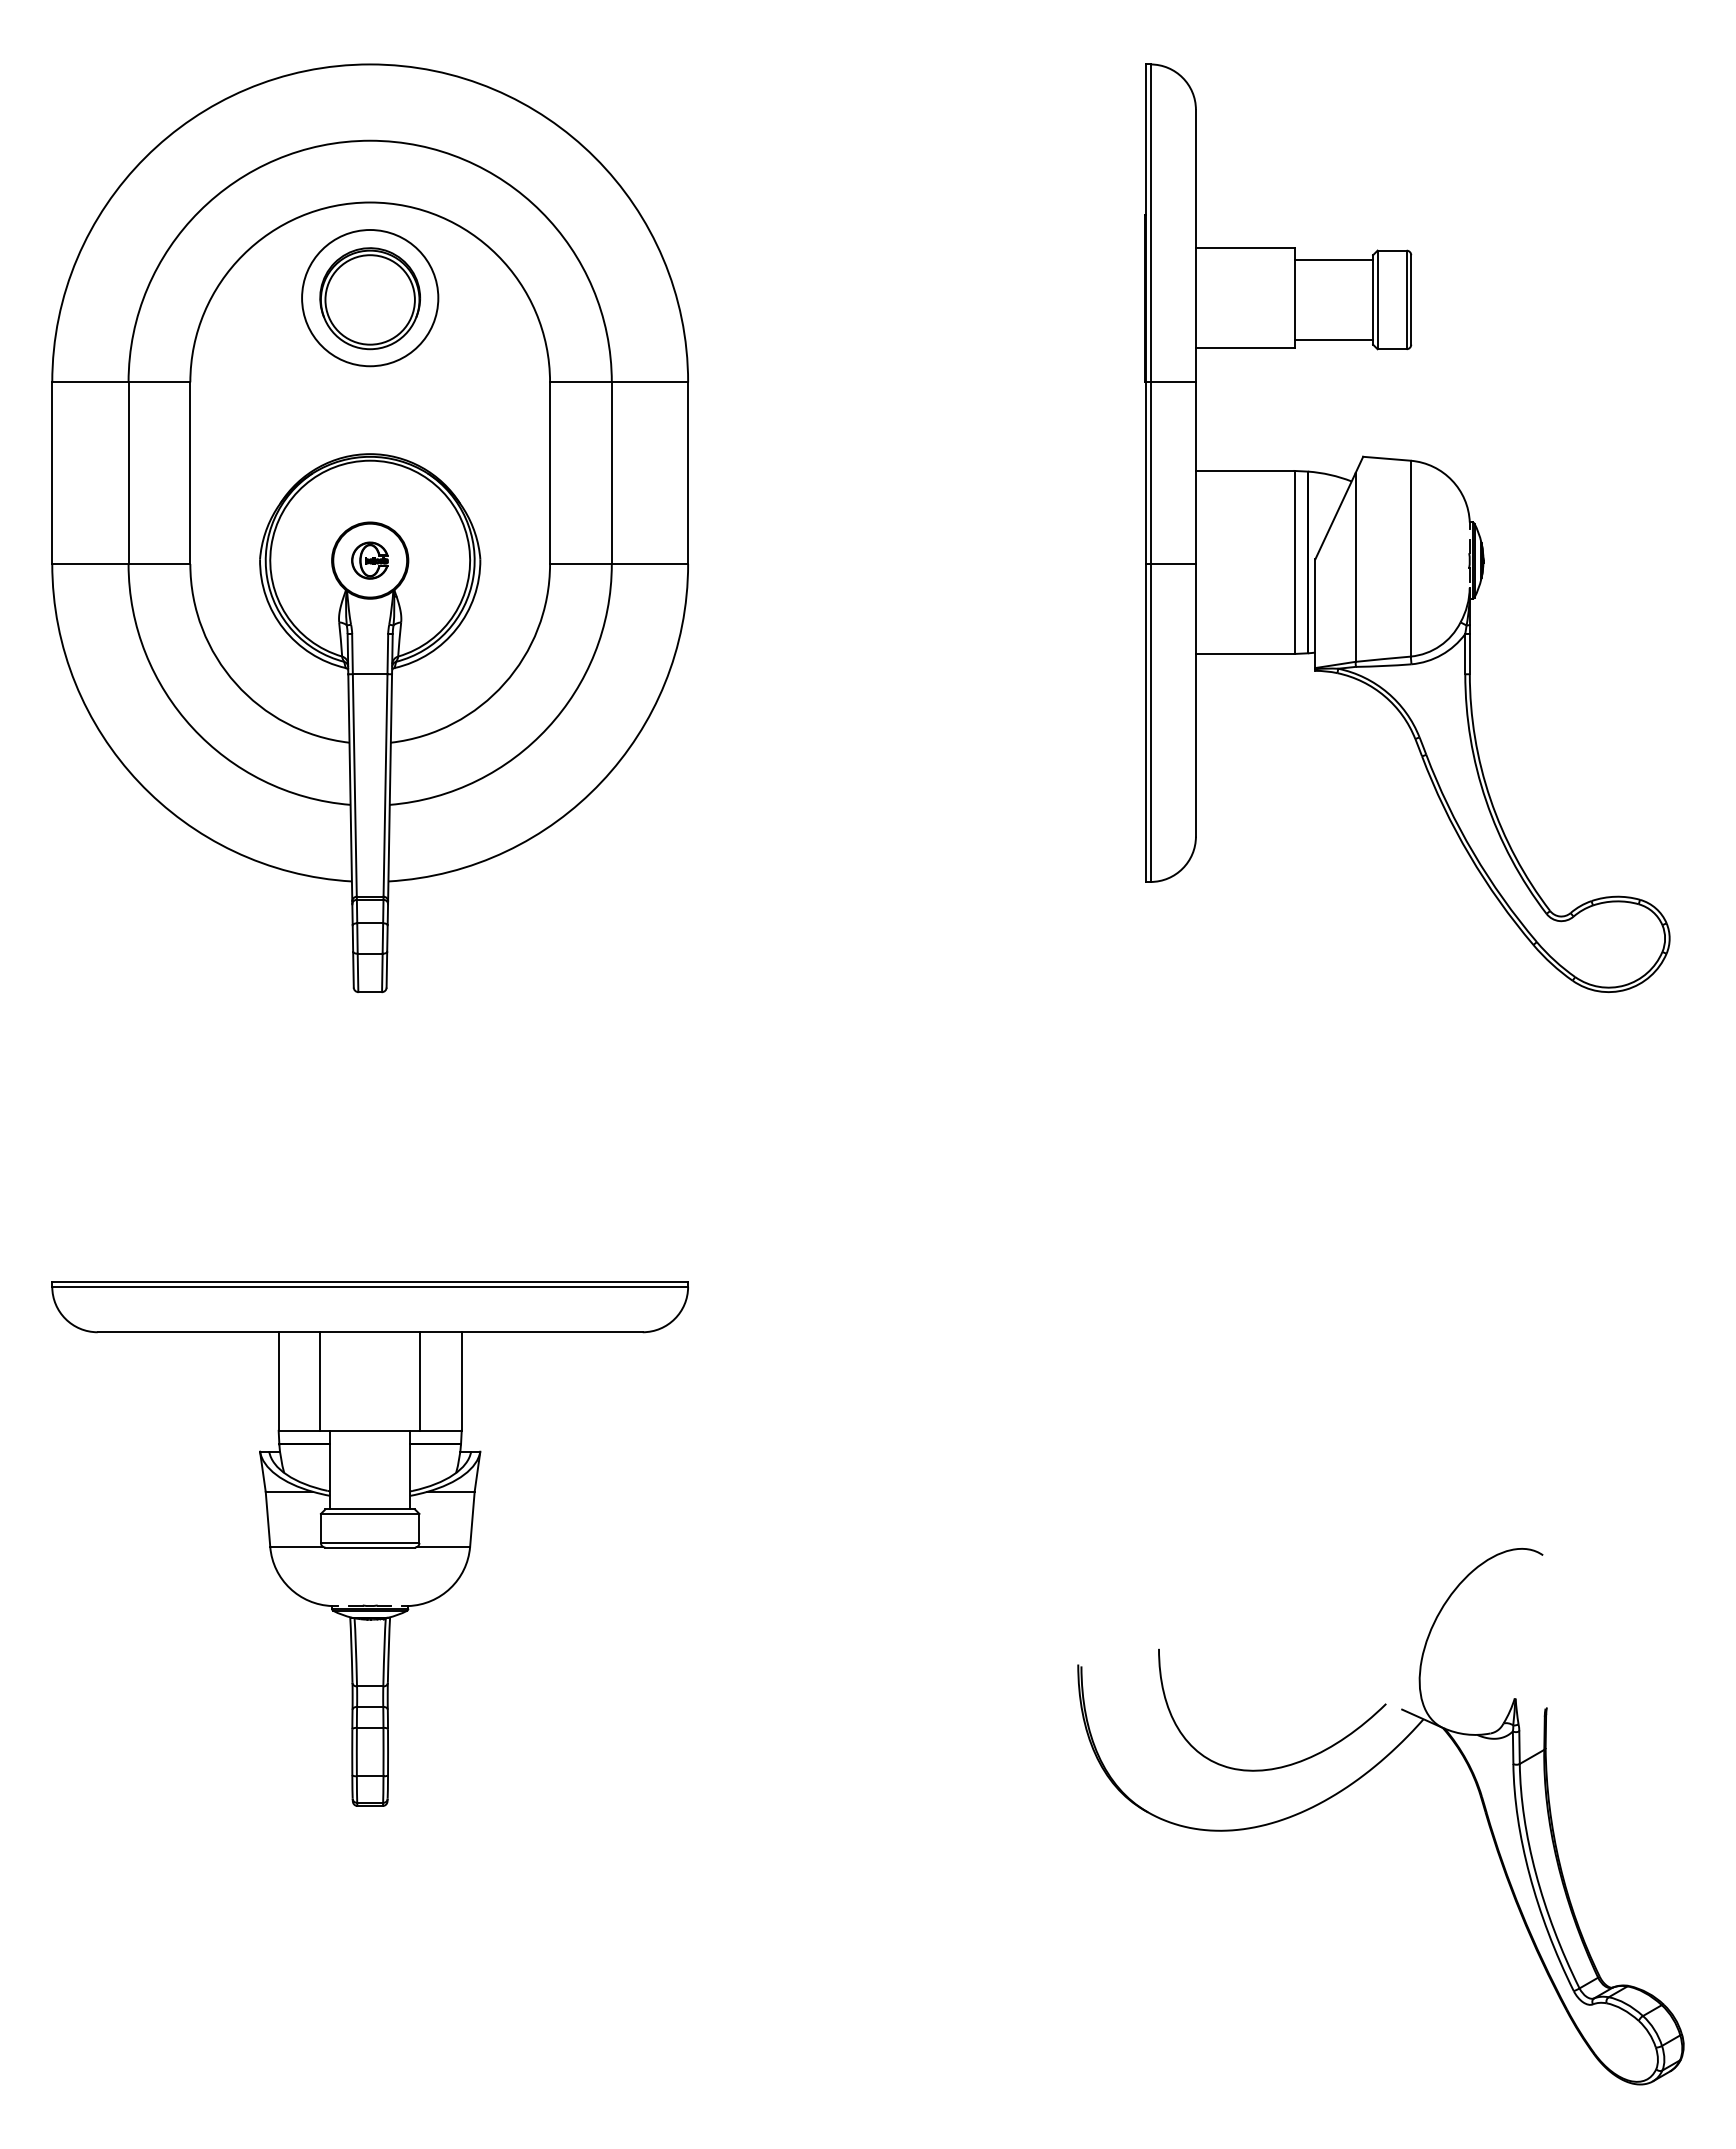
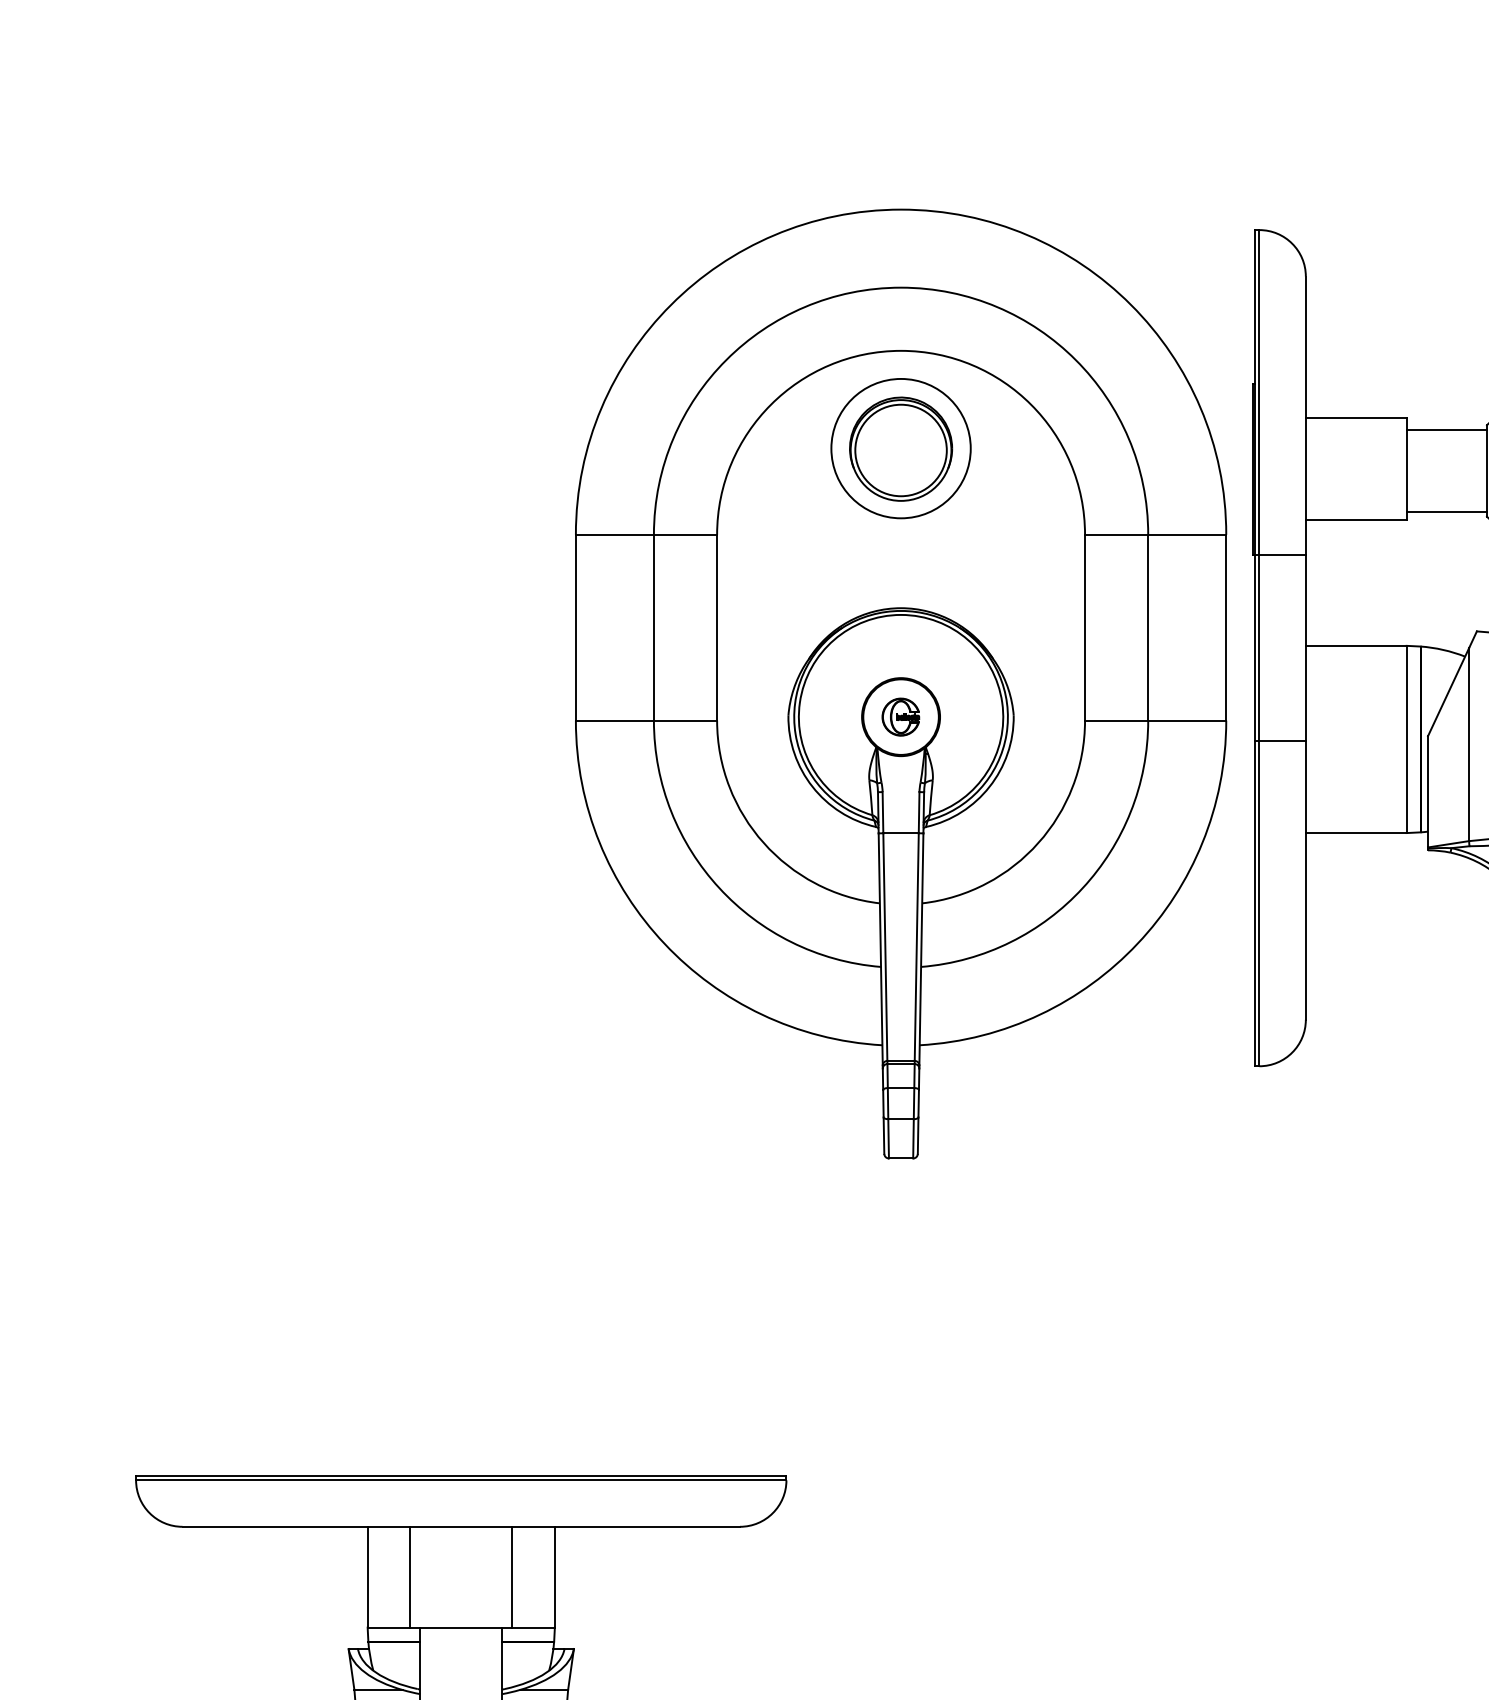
part: (369, 528) -> (900, 684), moved

